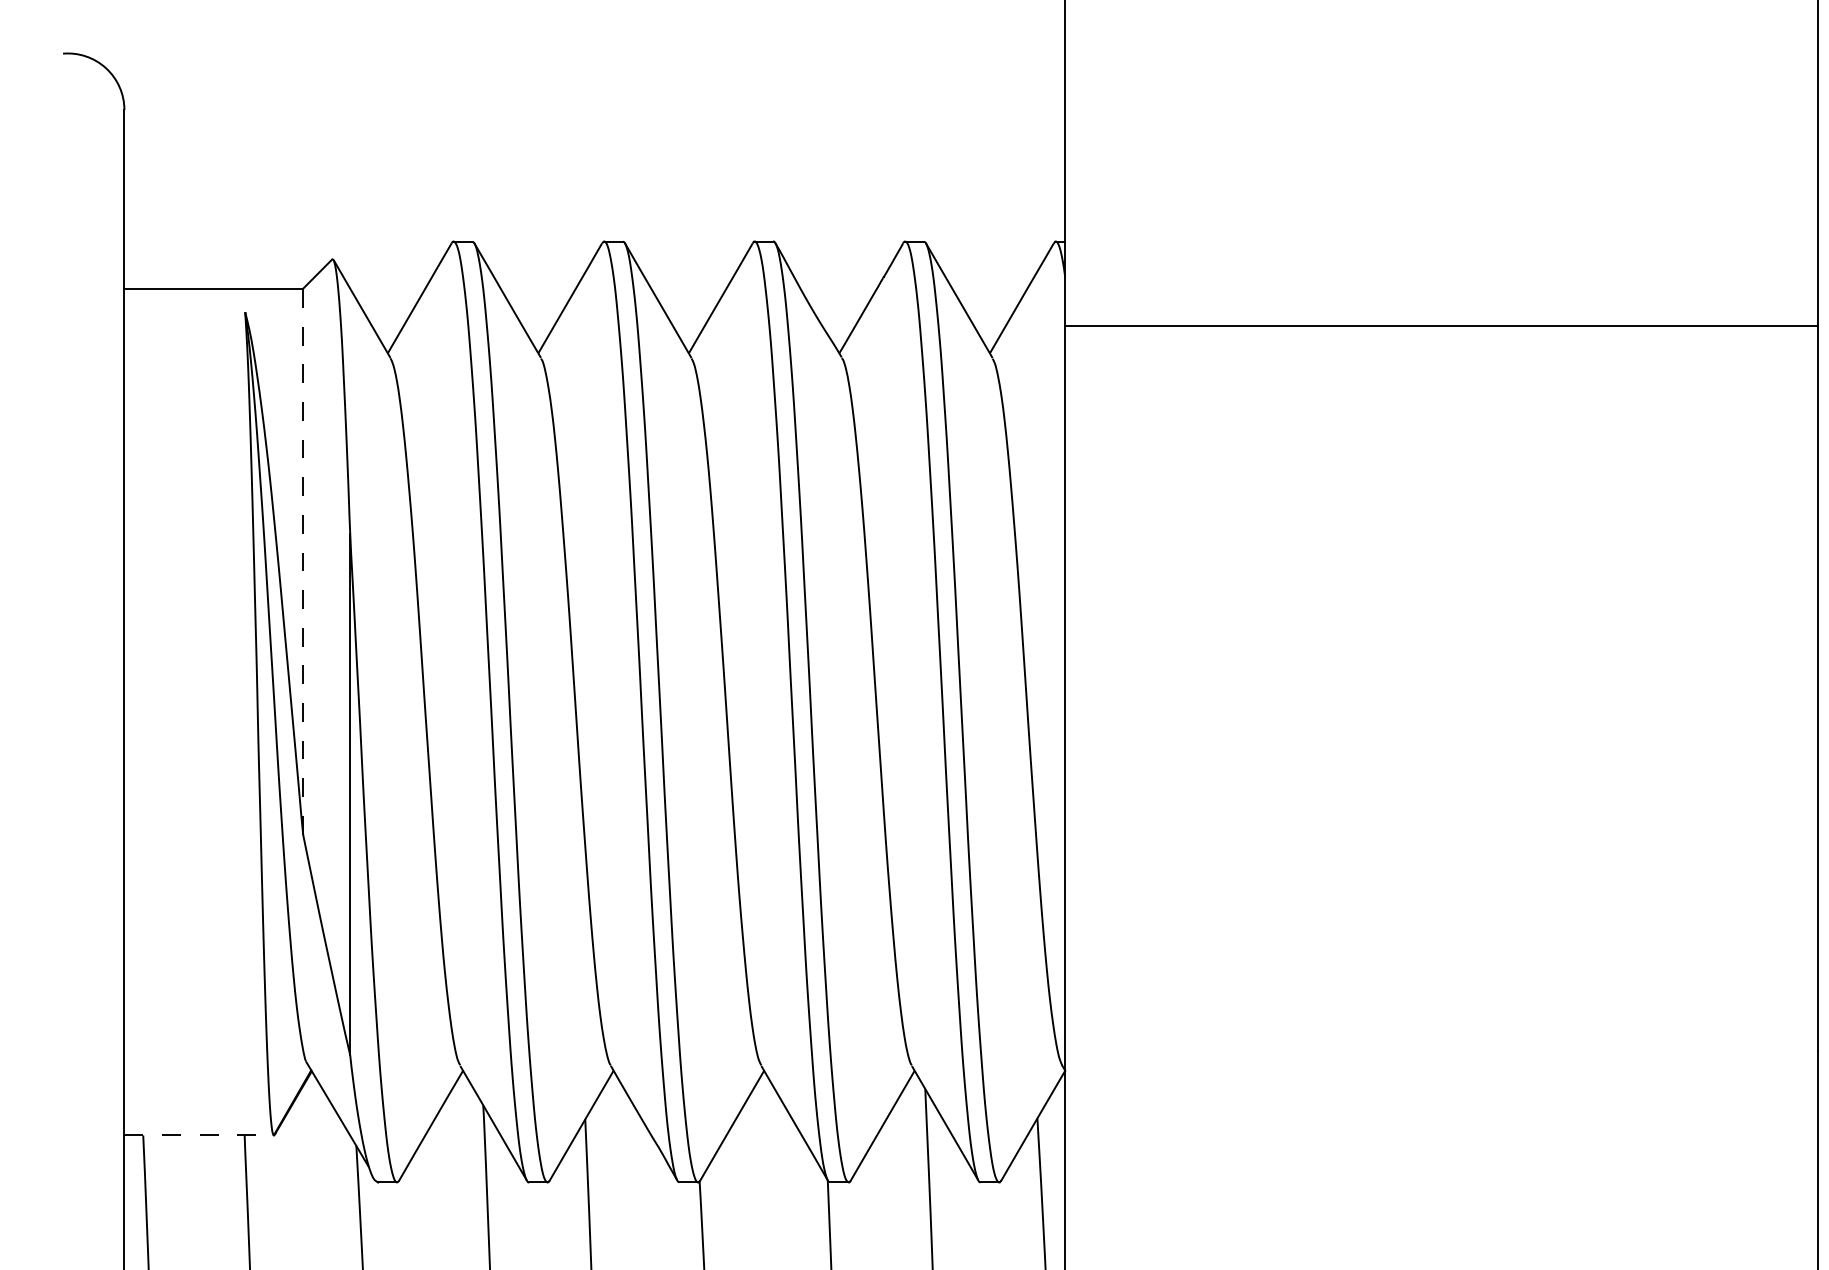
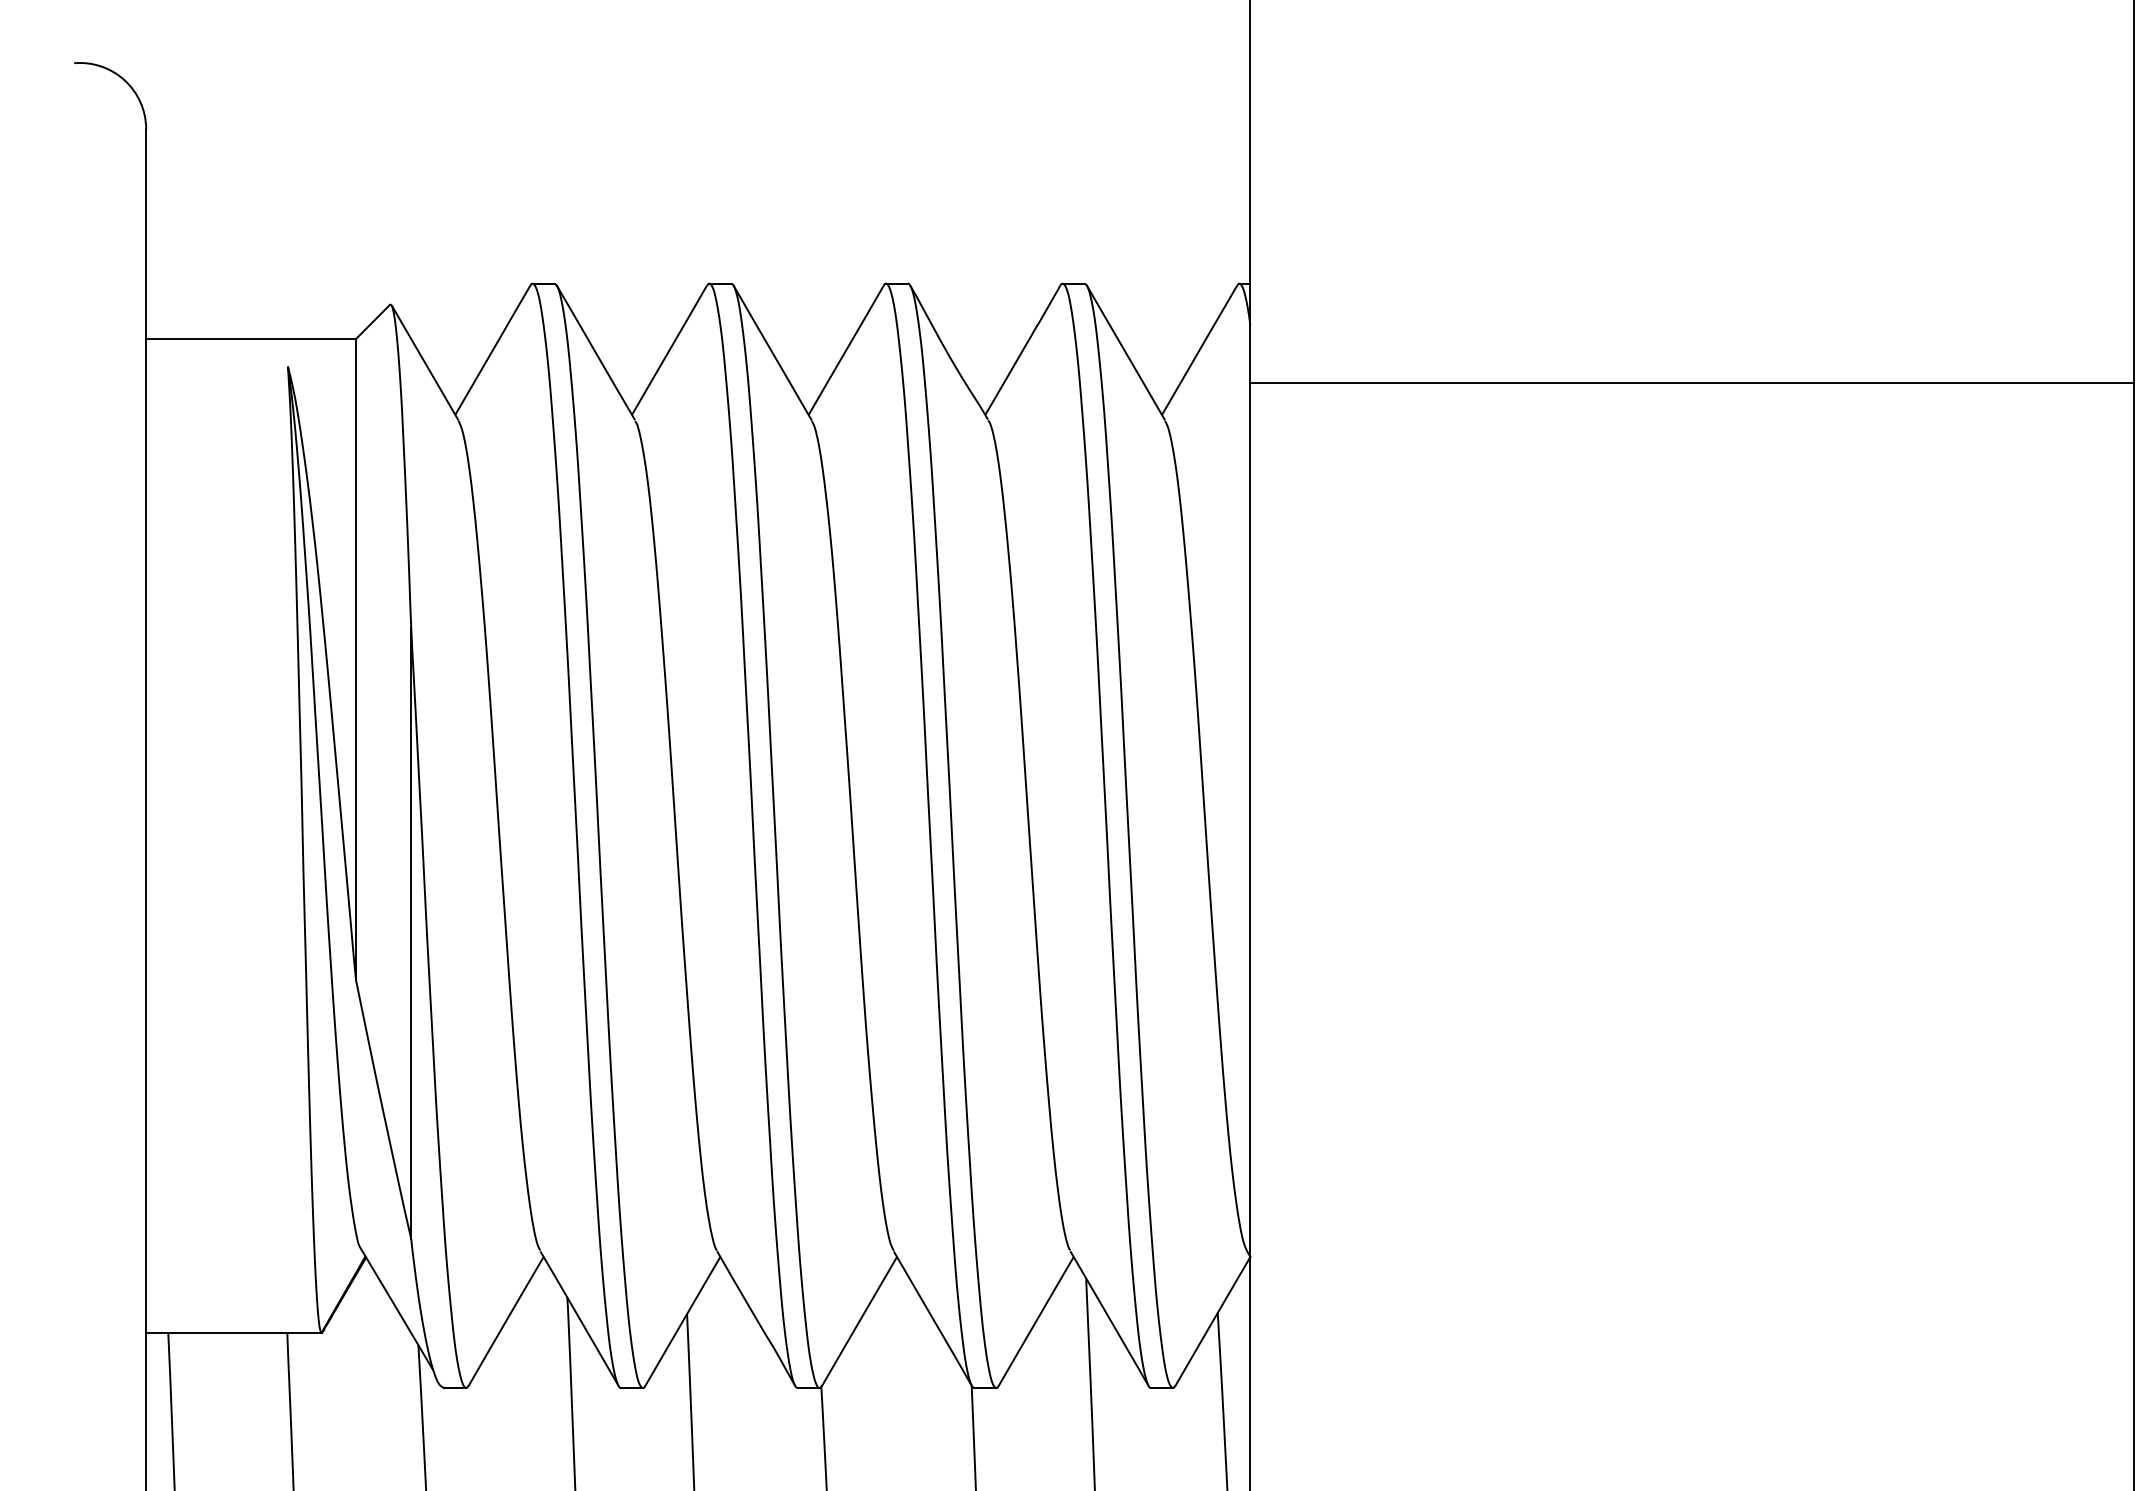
line: (303, 561) -> (356, 659), dashed -> solid
line: (199, 1135) -> (234, 1332), dashed -> solid

